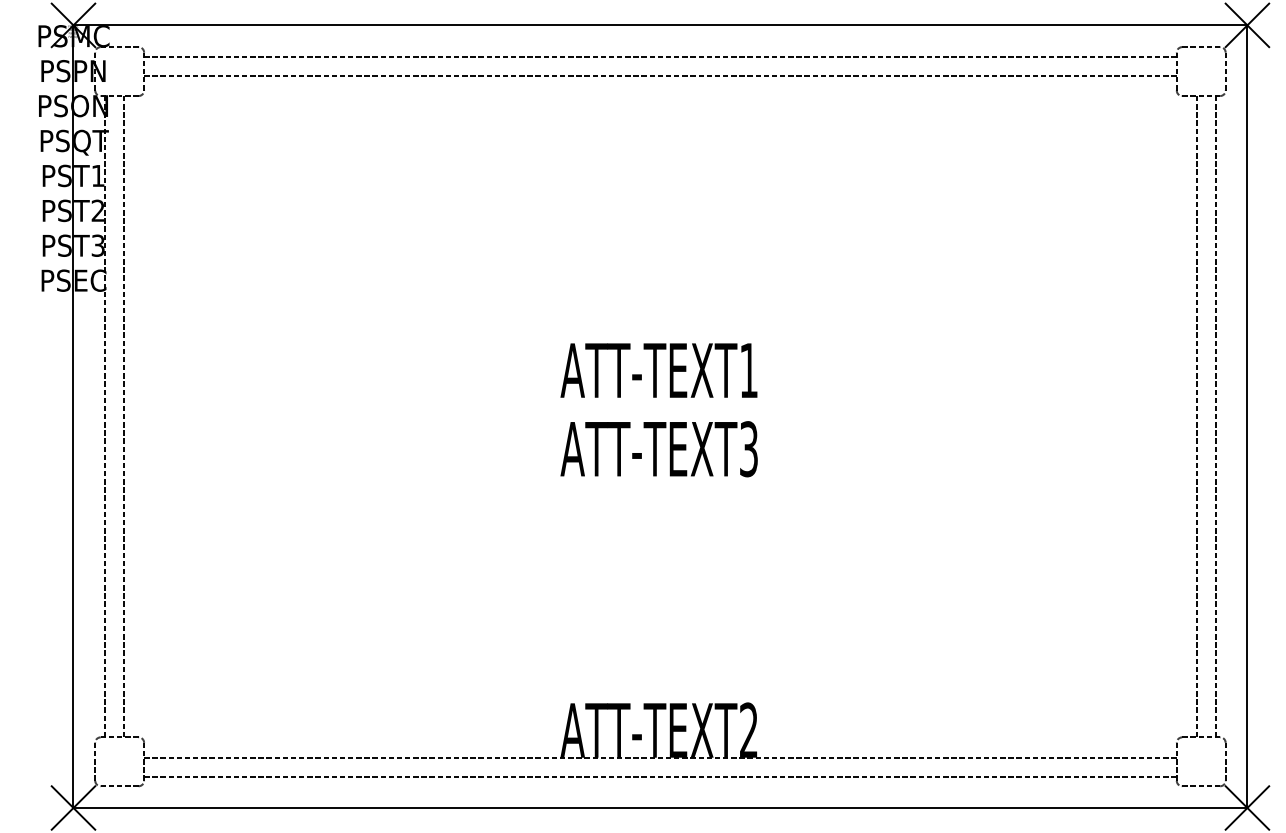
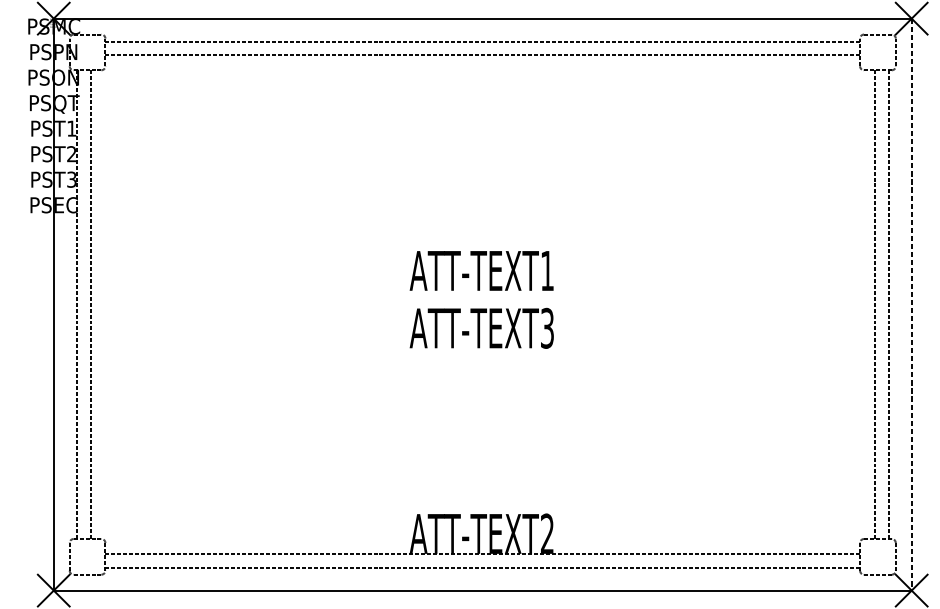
line: (1247, 417) -> (911, 305), solid -> dashed

